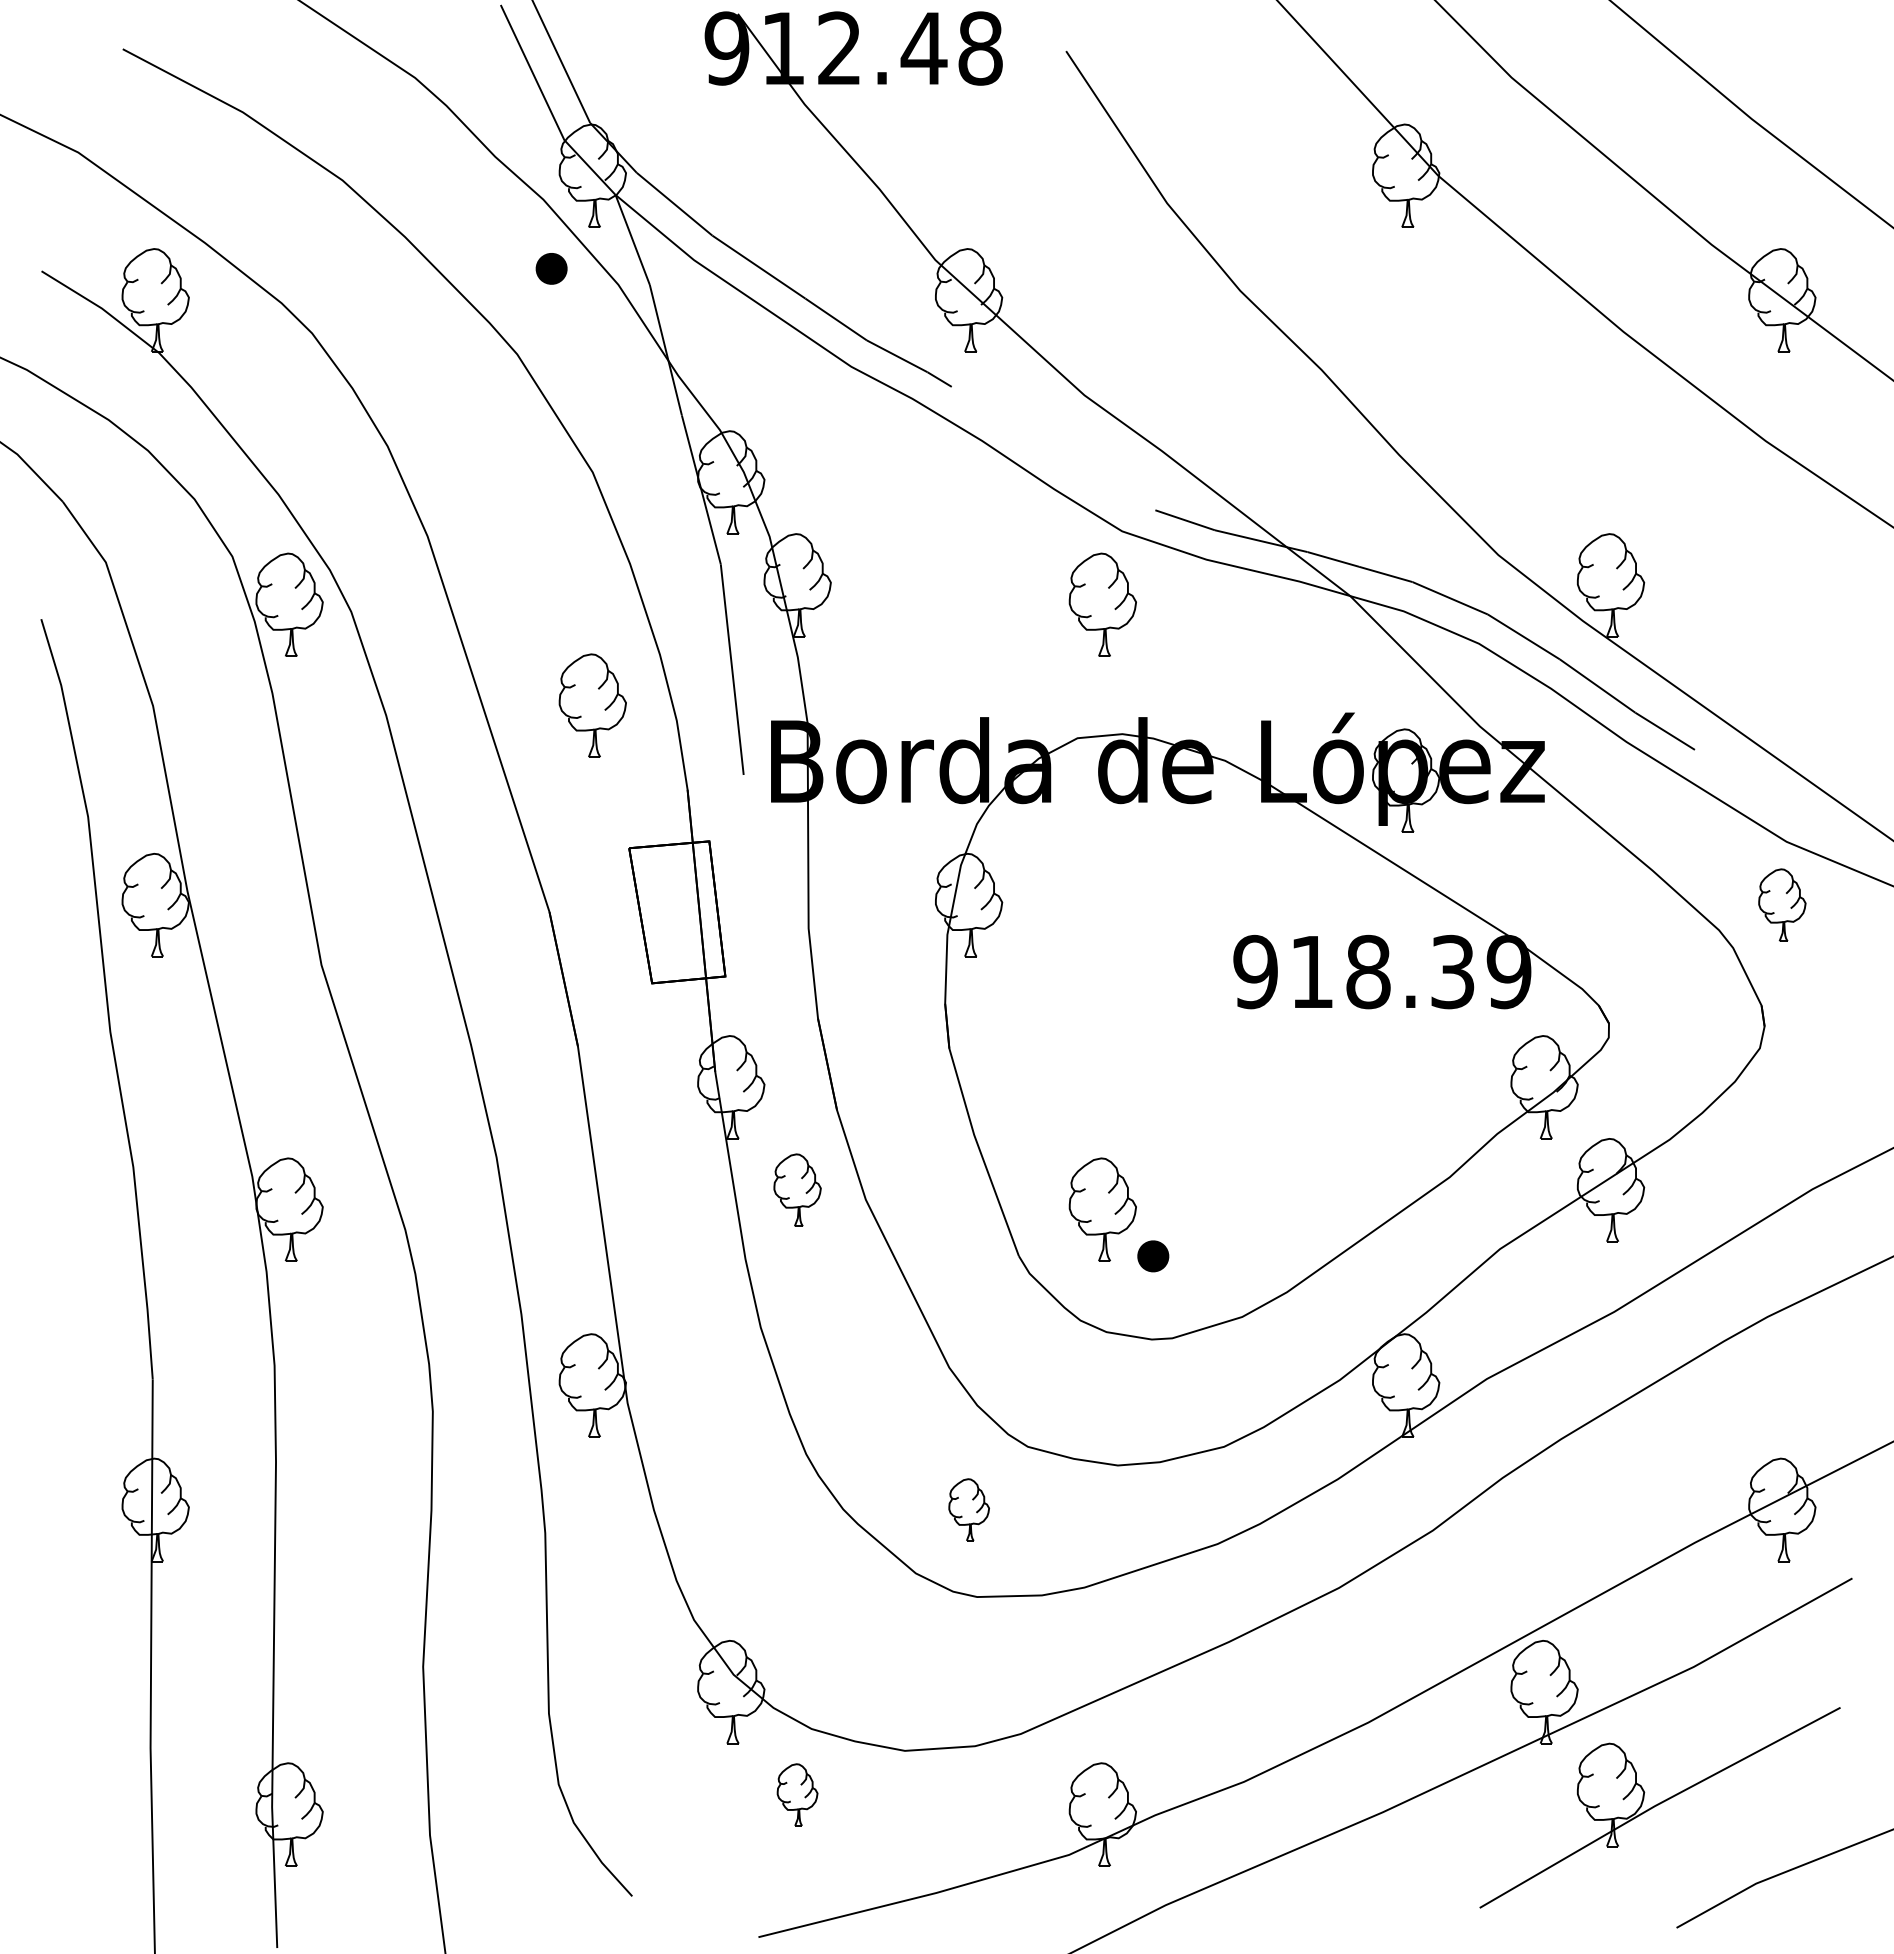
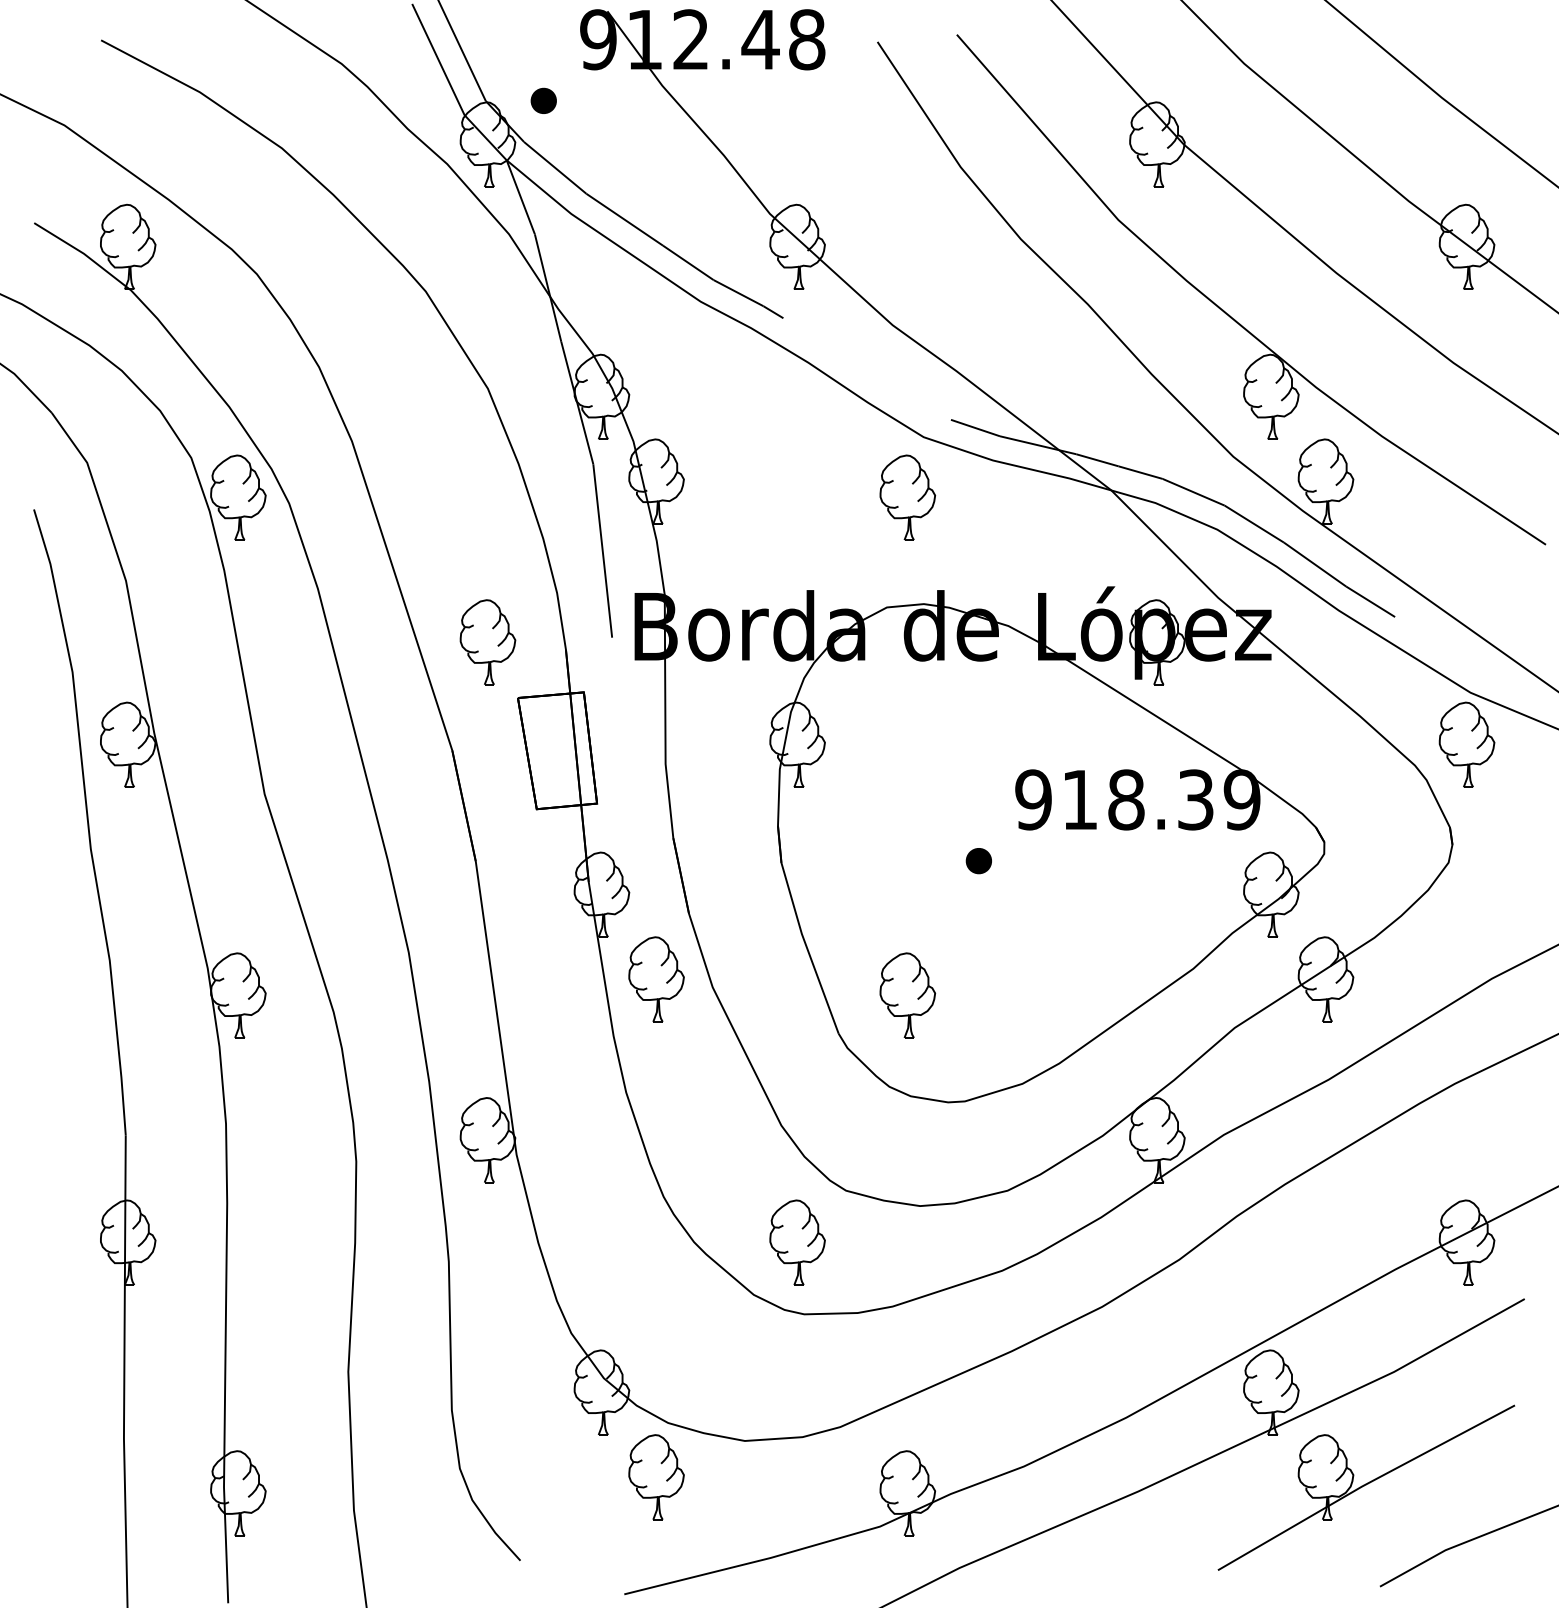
part: (551, 268) -> (543, 100), moved
part: (1493, 382) -> (1229, 314), added
part: (592, 705) -> (487, 642), moved
part: (1782, 905) -> (1467, 745), size x1.43
part: (797, 1190) -> (656, 979), size x1.43
part: (1153, 1256) -> (979, 861), moved
part: (969, 1509) -> (798, 1242), size x1.67
part: (797, 1794) -> (656, 1476), size x1.67

